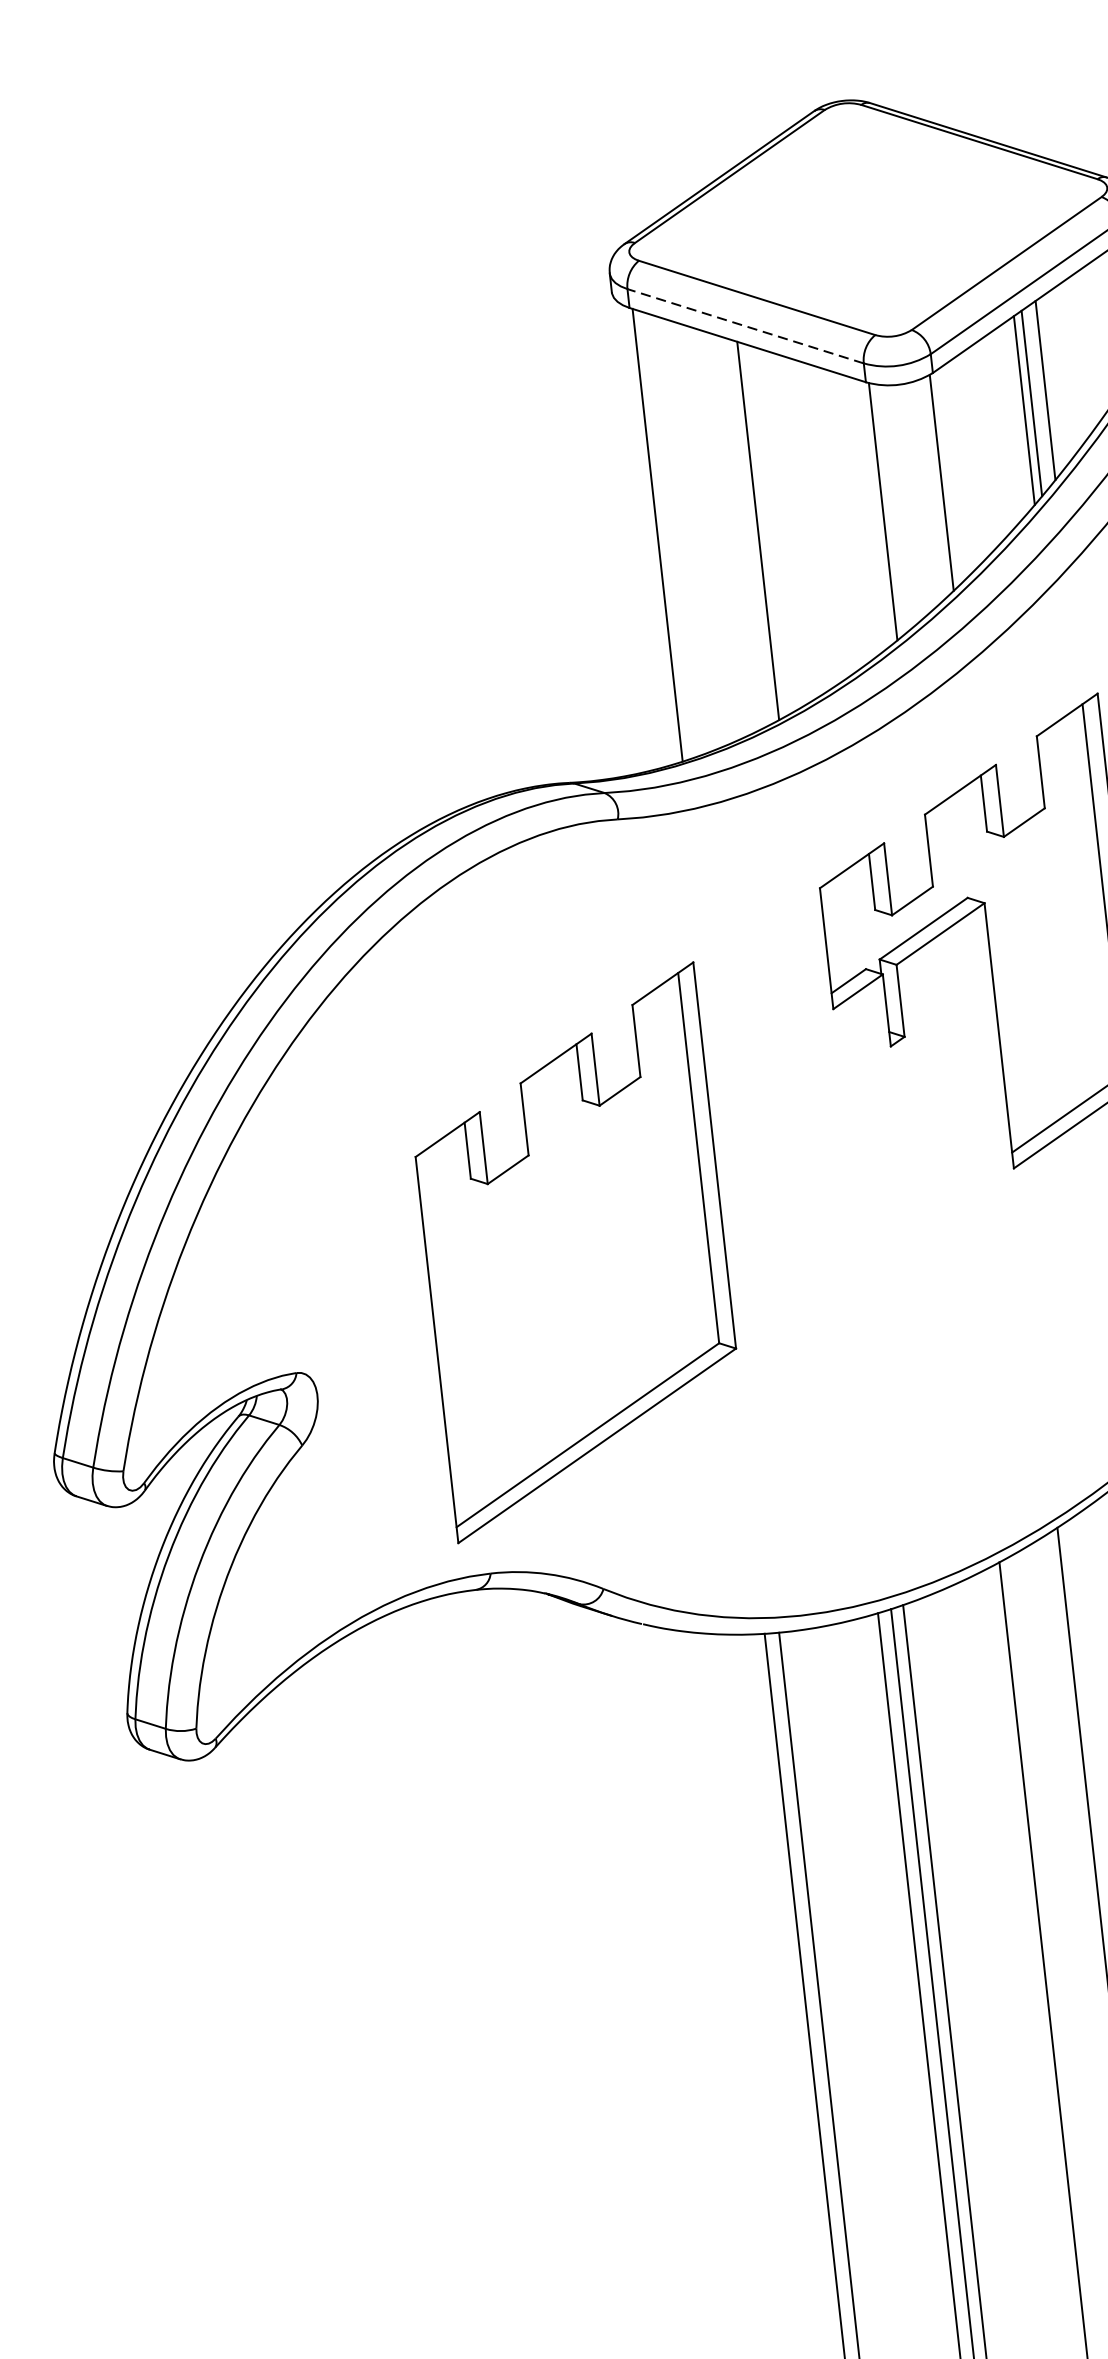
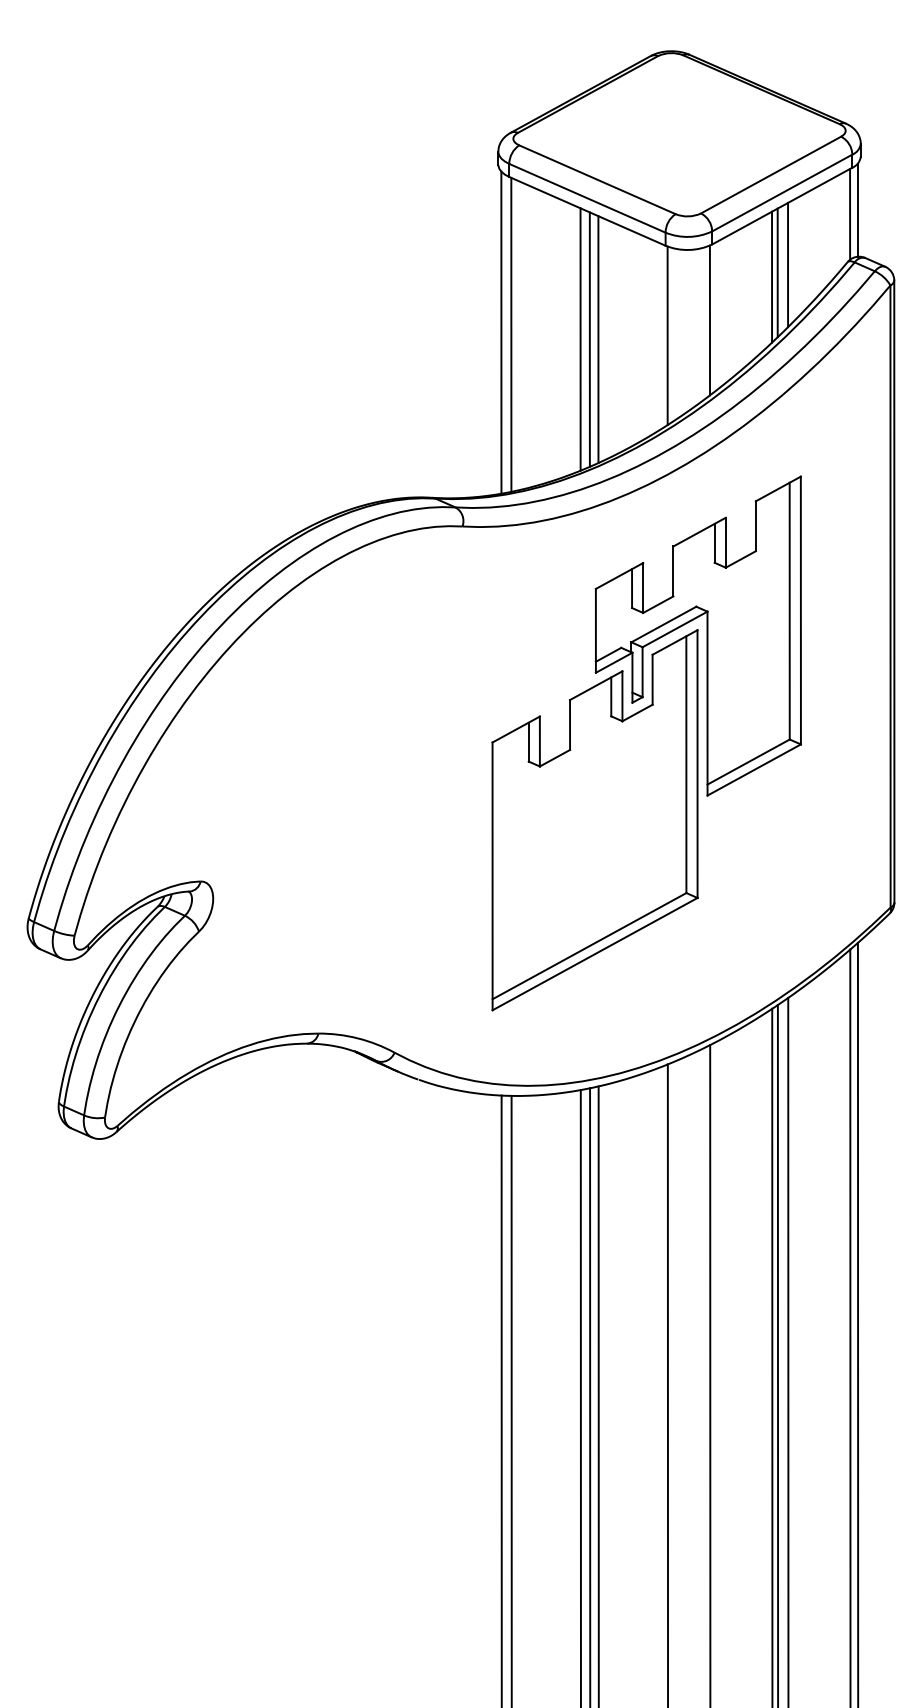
line: (745, 326) -> (587, 198), dashed -> solid
line: (784, 528) -> (598, 339), added
line: (771, 529) -> (589, 339), added
line: (643, 533) -> (501, 332), added
part: (575, 1253) -> (594, 820), moved

